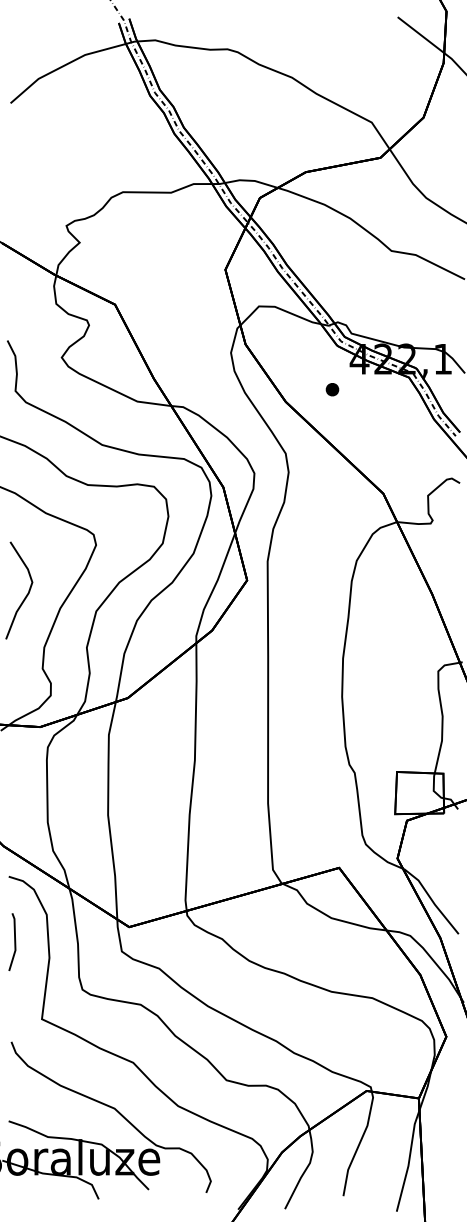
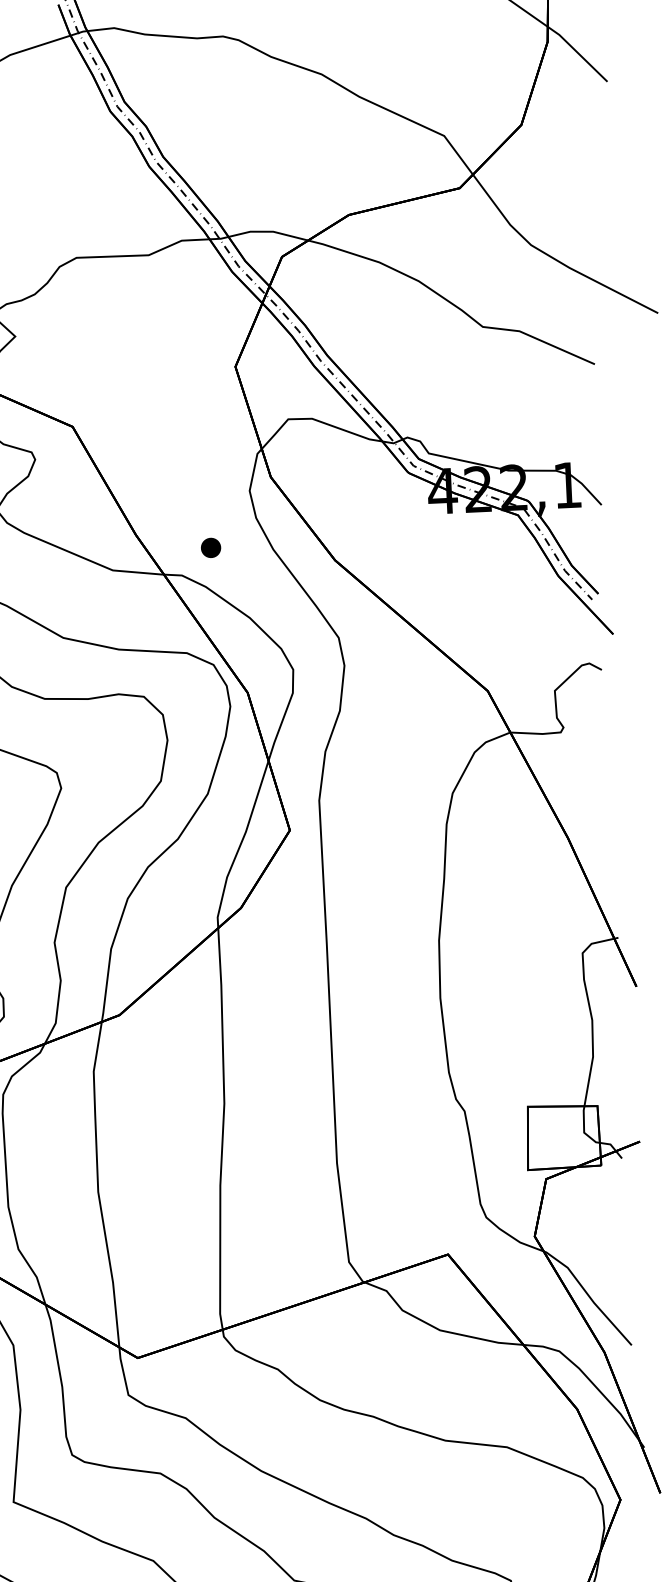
part: (332, 389) -> (211, 547), moved

